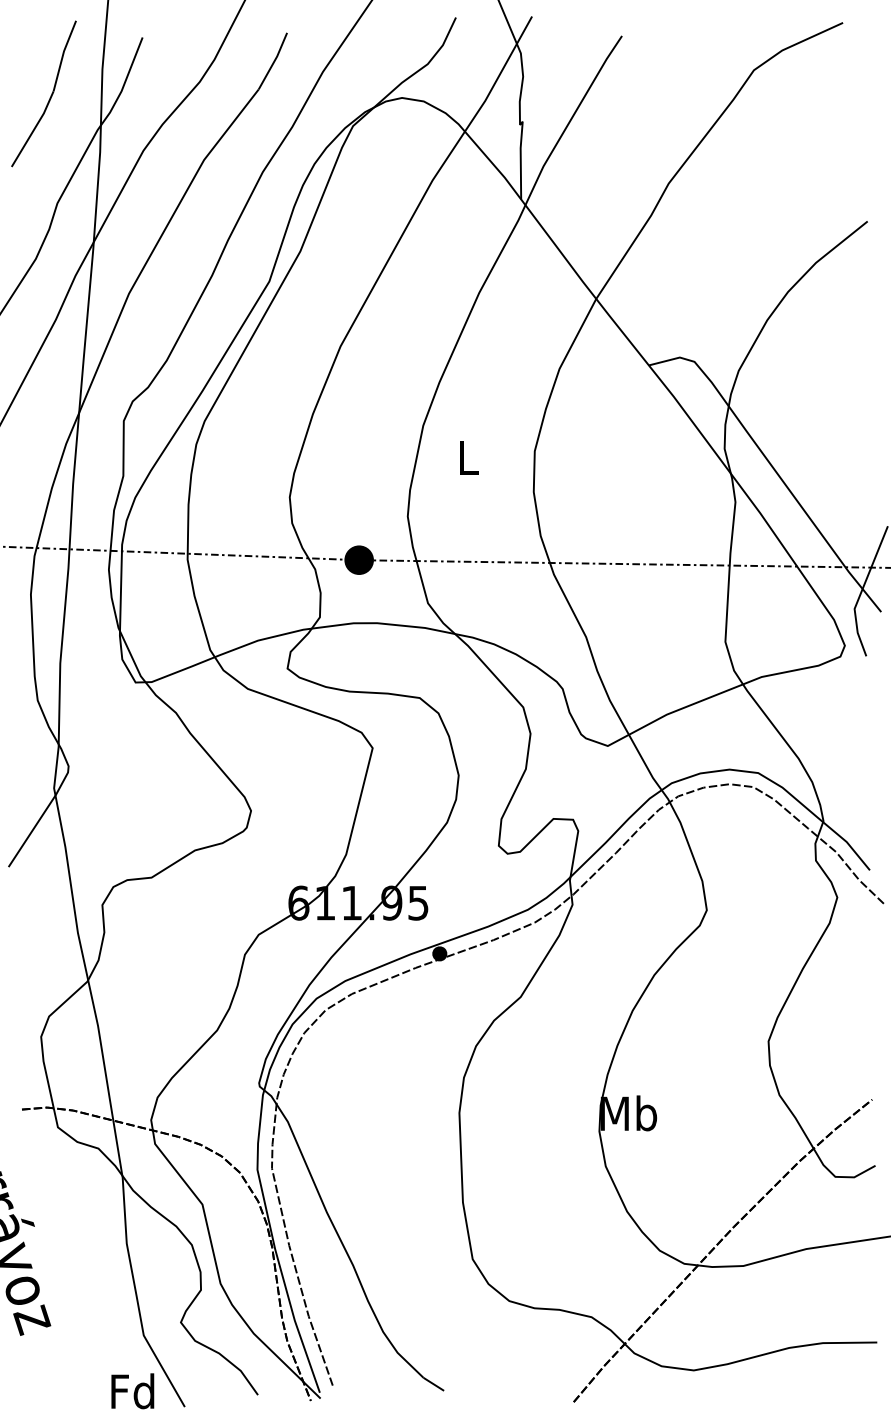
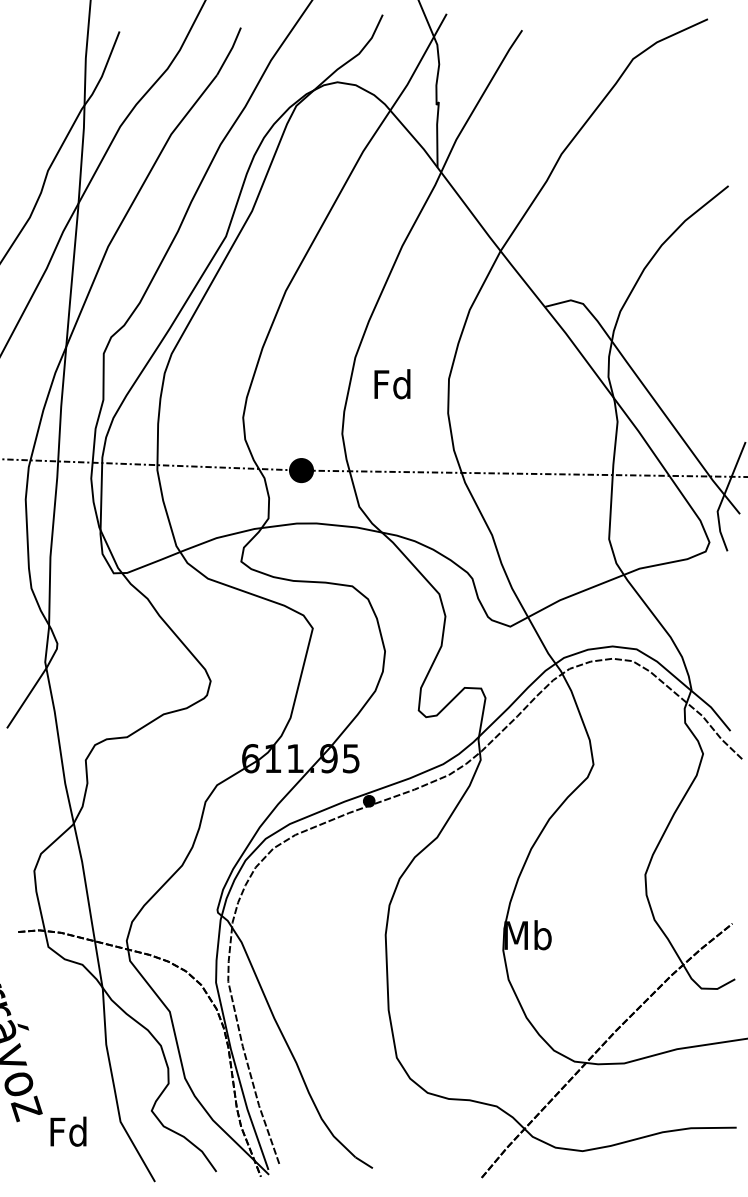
part: (49, 97) -> (41, 81), removed
text: (467, 457) -> (392, 384), L -> Fd
text: (132, 1391) -> (68, 1131), moved

